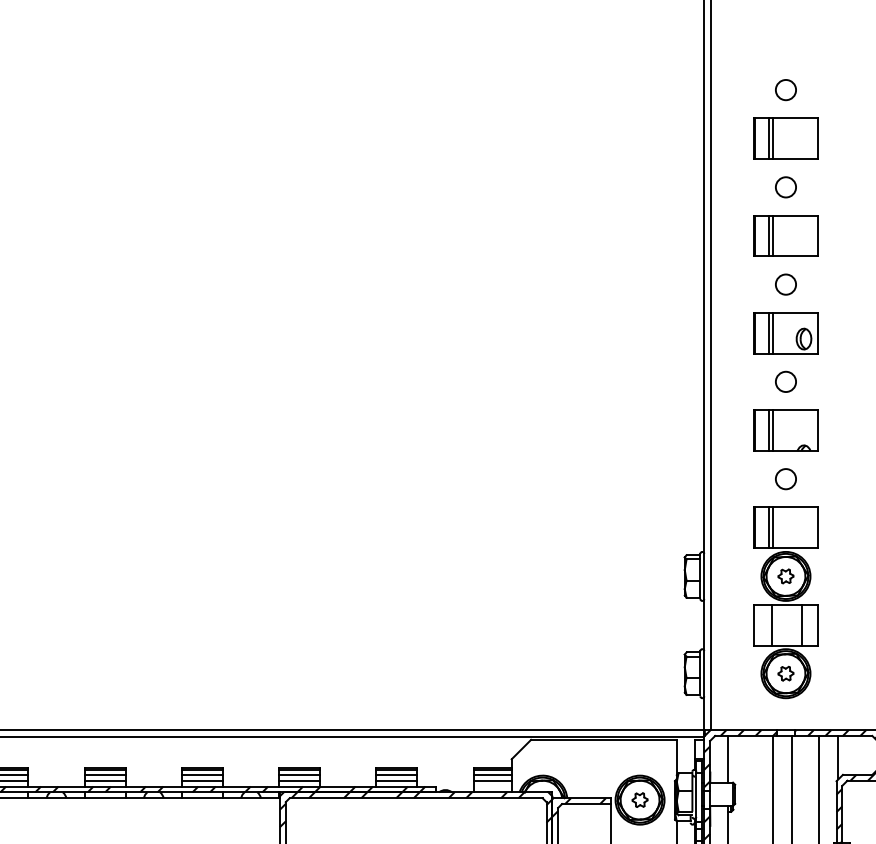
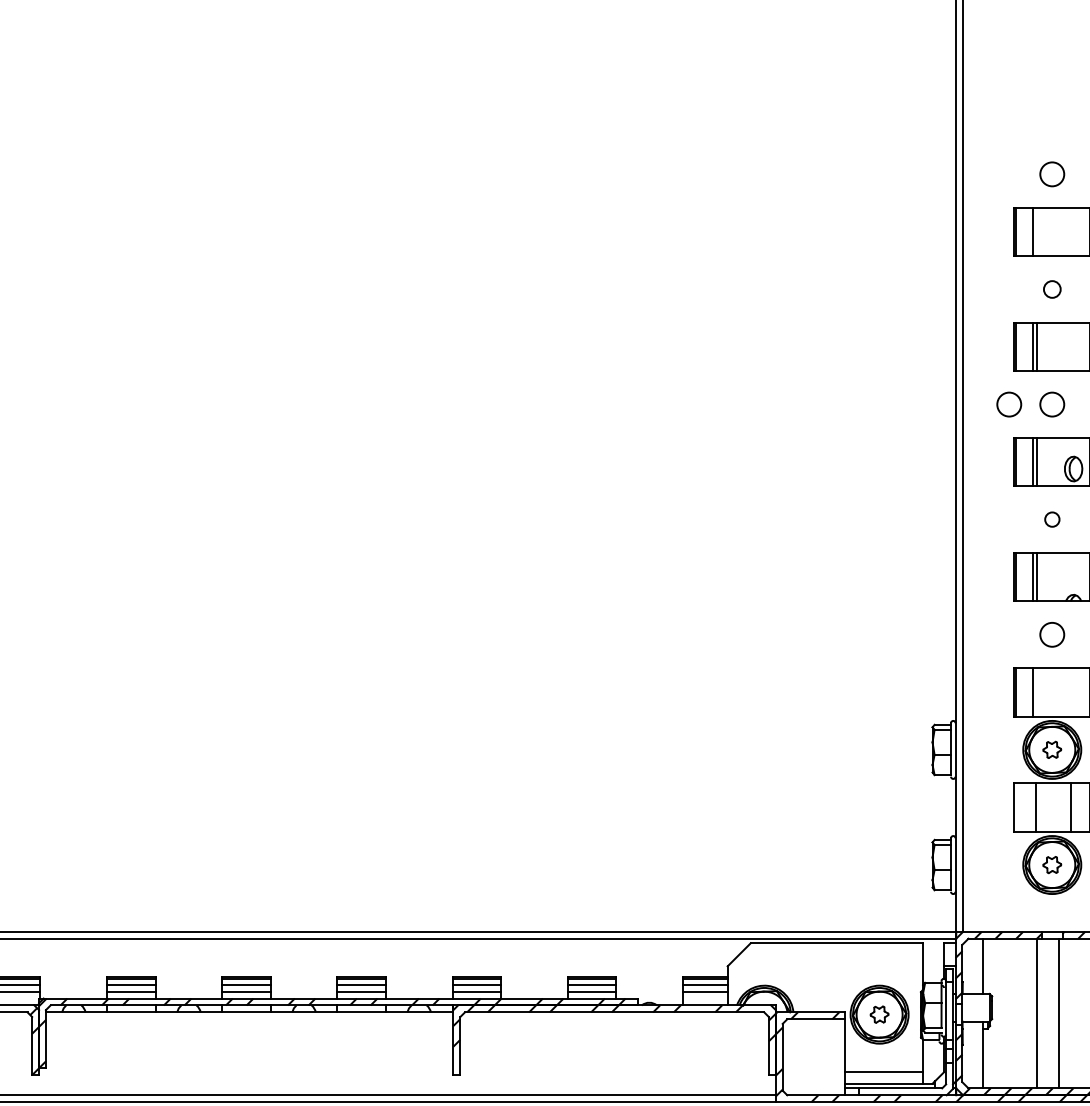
line: (772, 138) -> (1036, 231), removed
circle: (786, 187) -> (1052, 289), size x0.7
circle: (749, 284) -> (1009, 404), added
circle: (786, 381) -> (1052, 519), size x0.6
line: (772, 527) -> (1036, 692), removed

